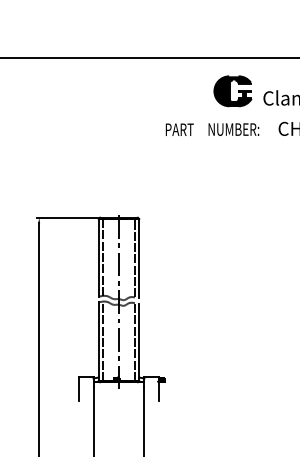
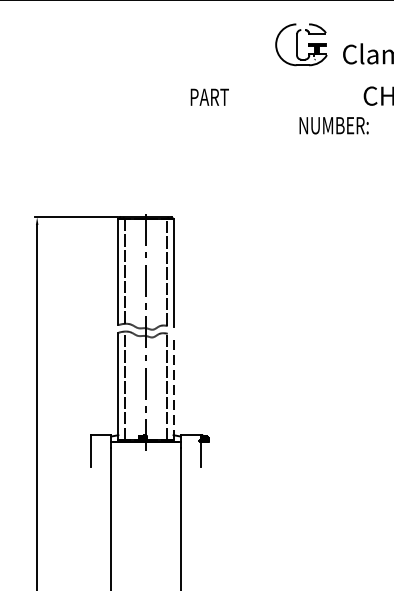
fill: (232, 91) -> (300, 45), removed
text: (179, 129) -> (209, 96), moved
text: (233, 129) -> (333, 125), moved
line: (139, 342) -> (173, 387), solid -> dashed

